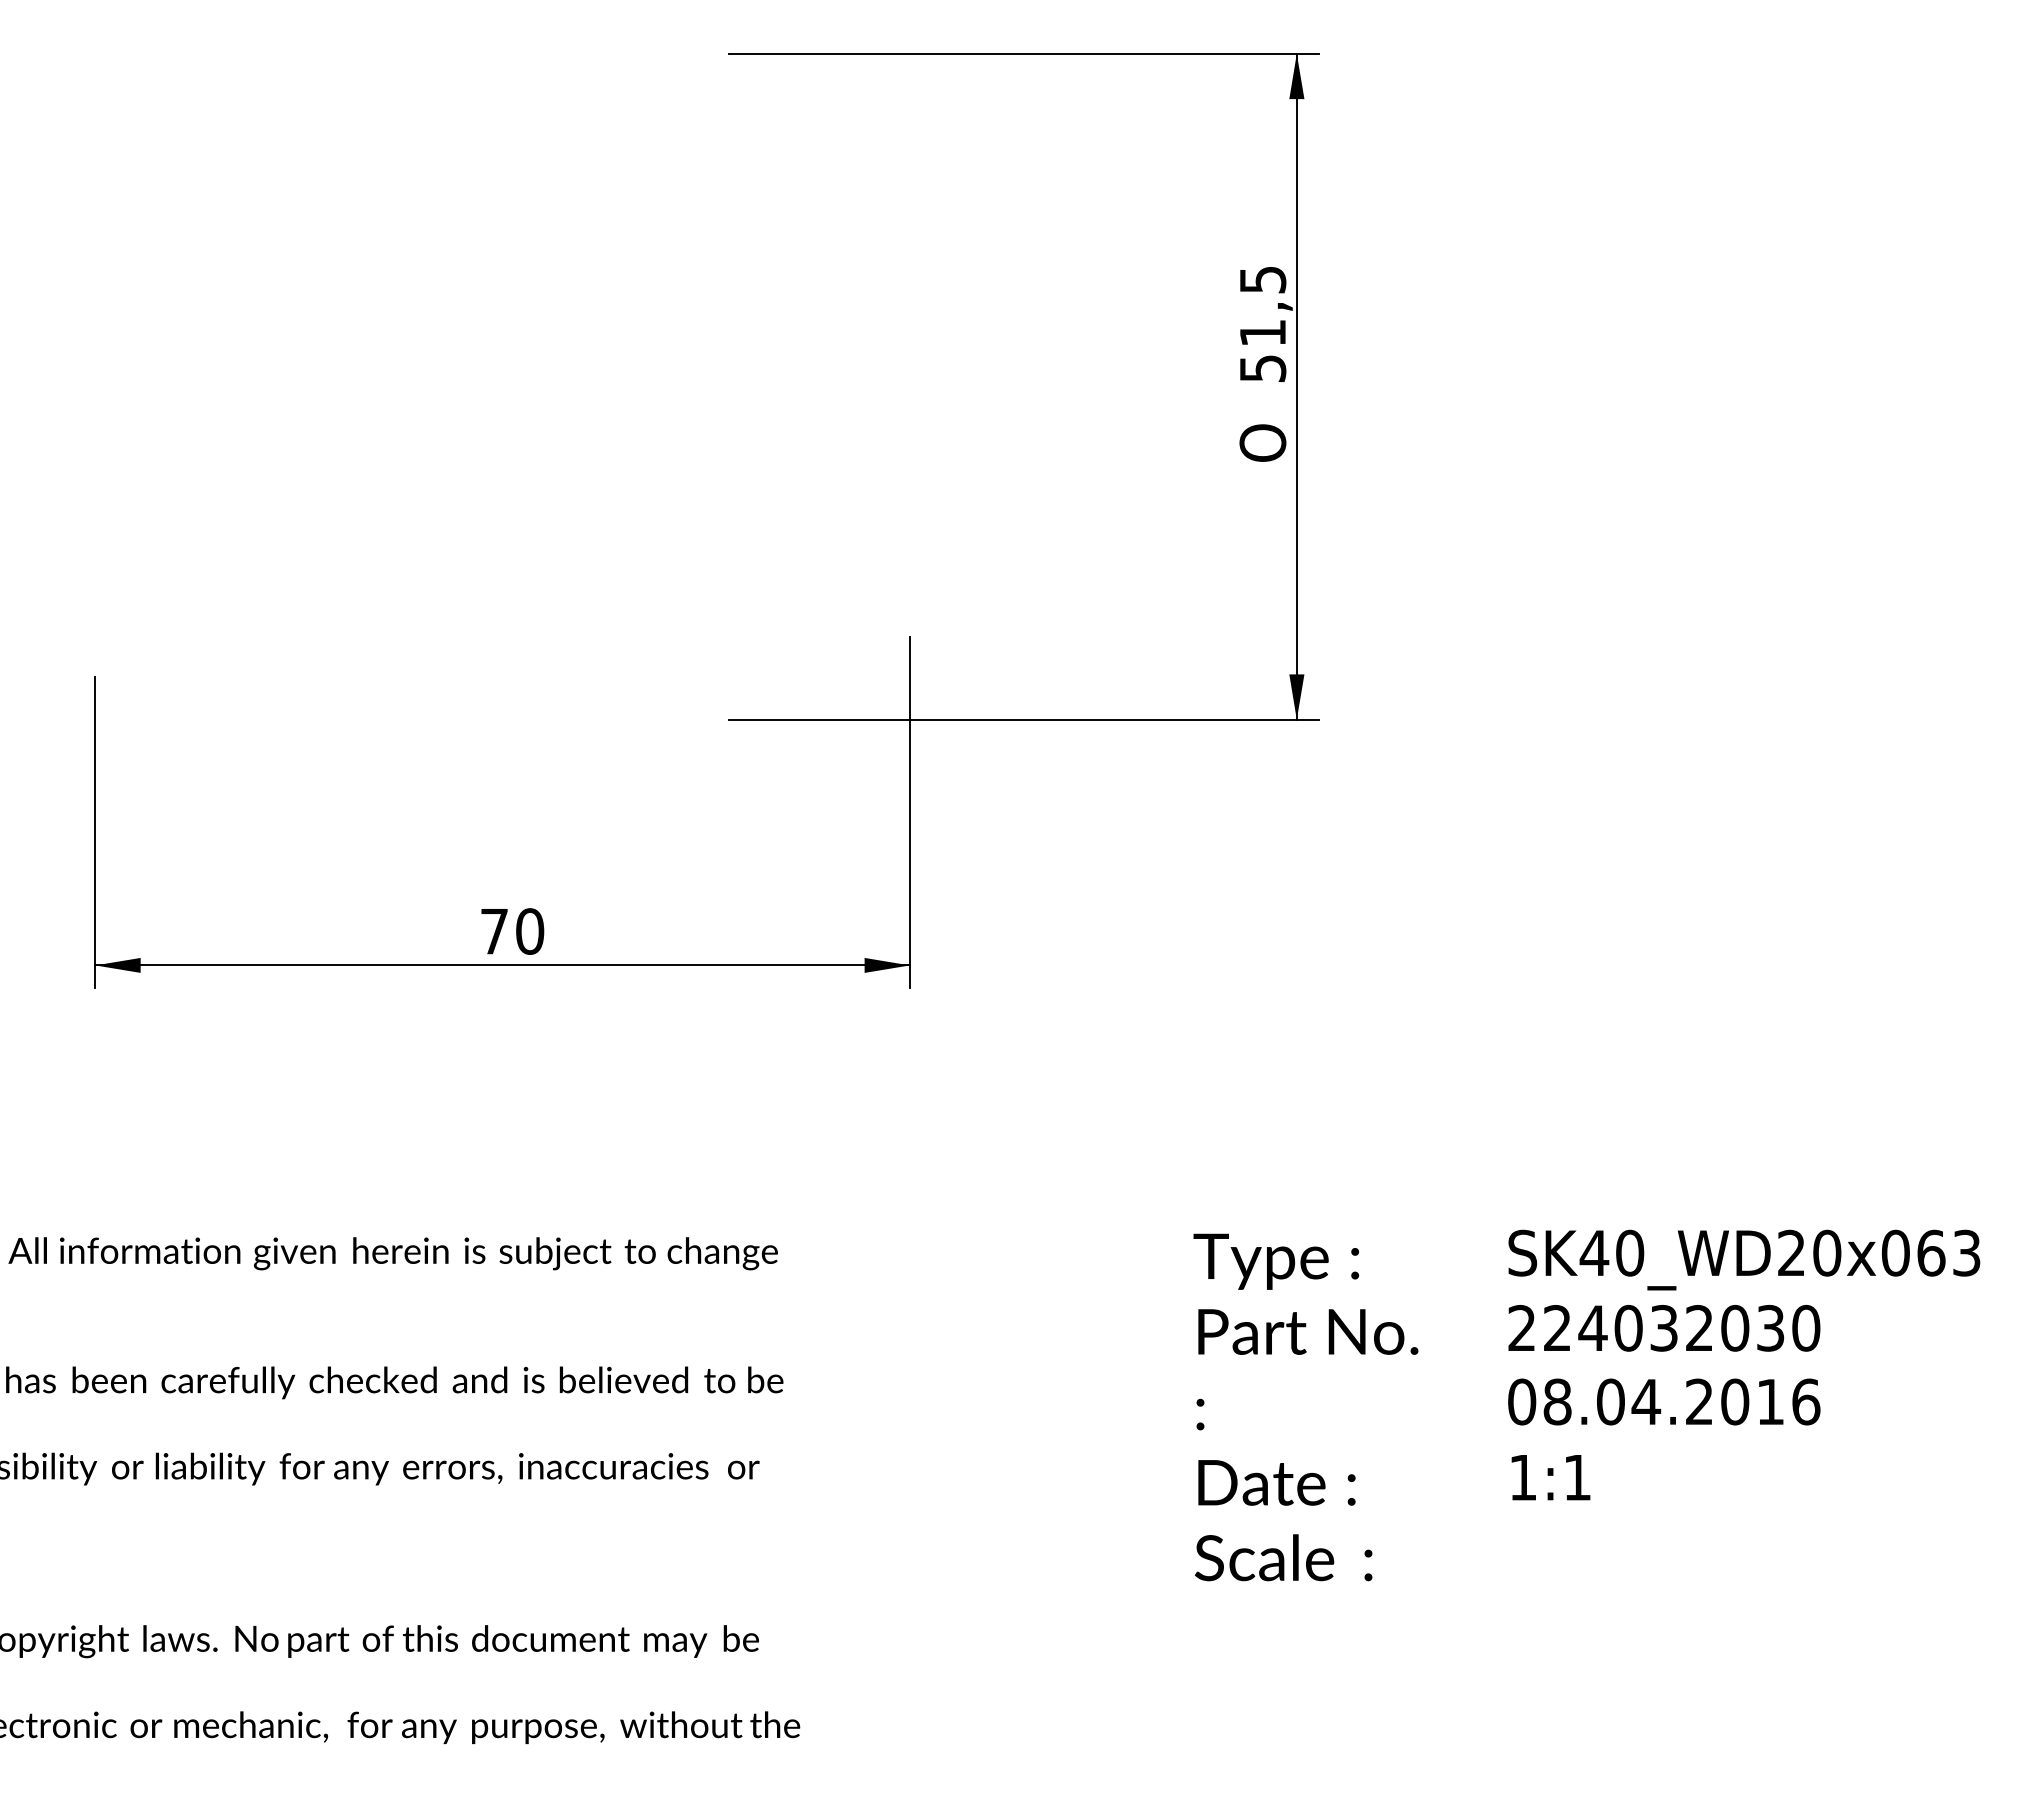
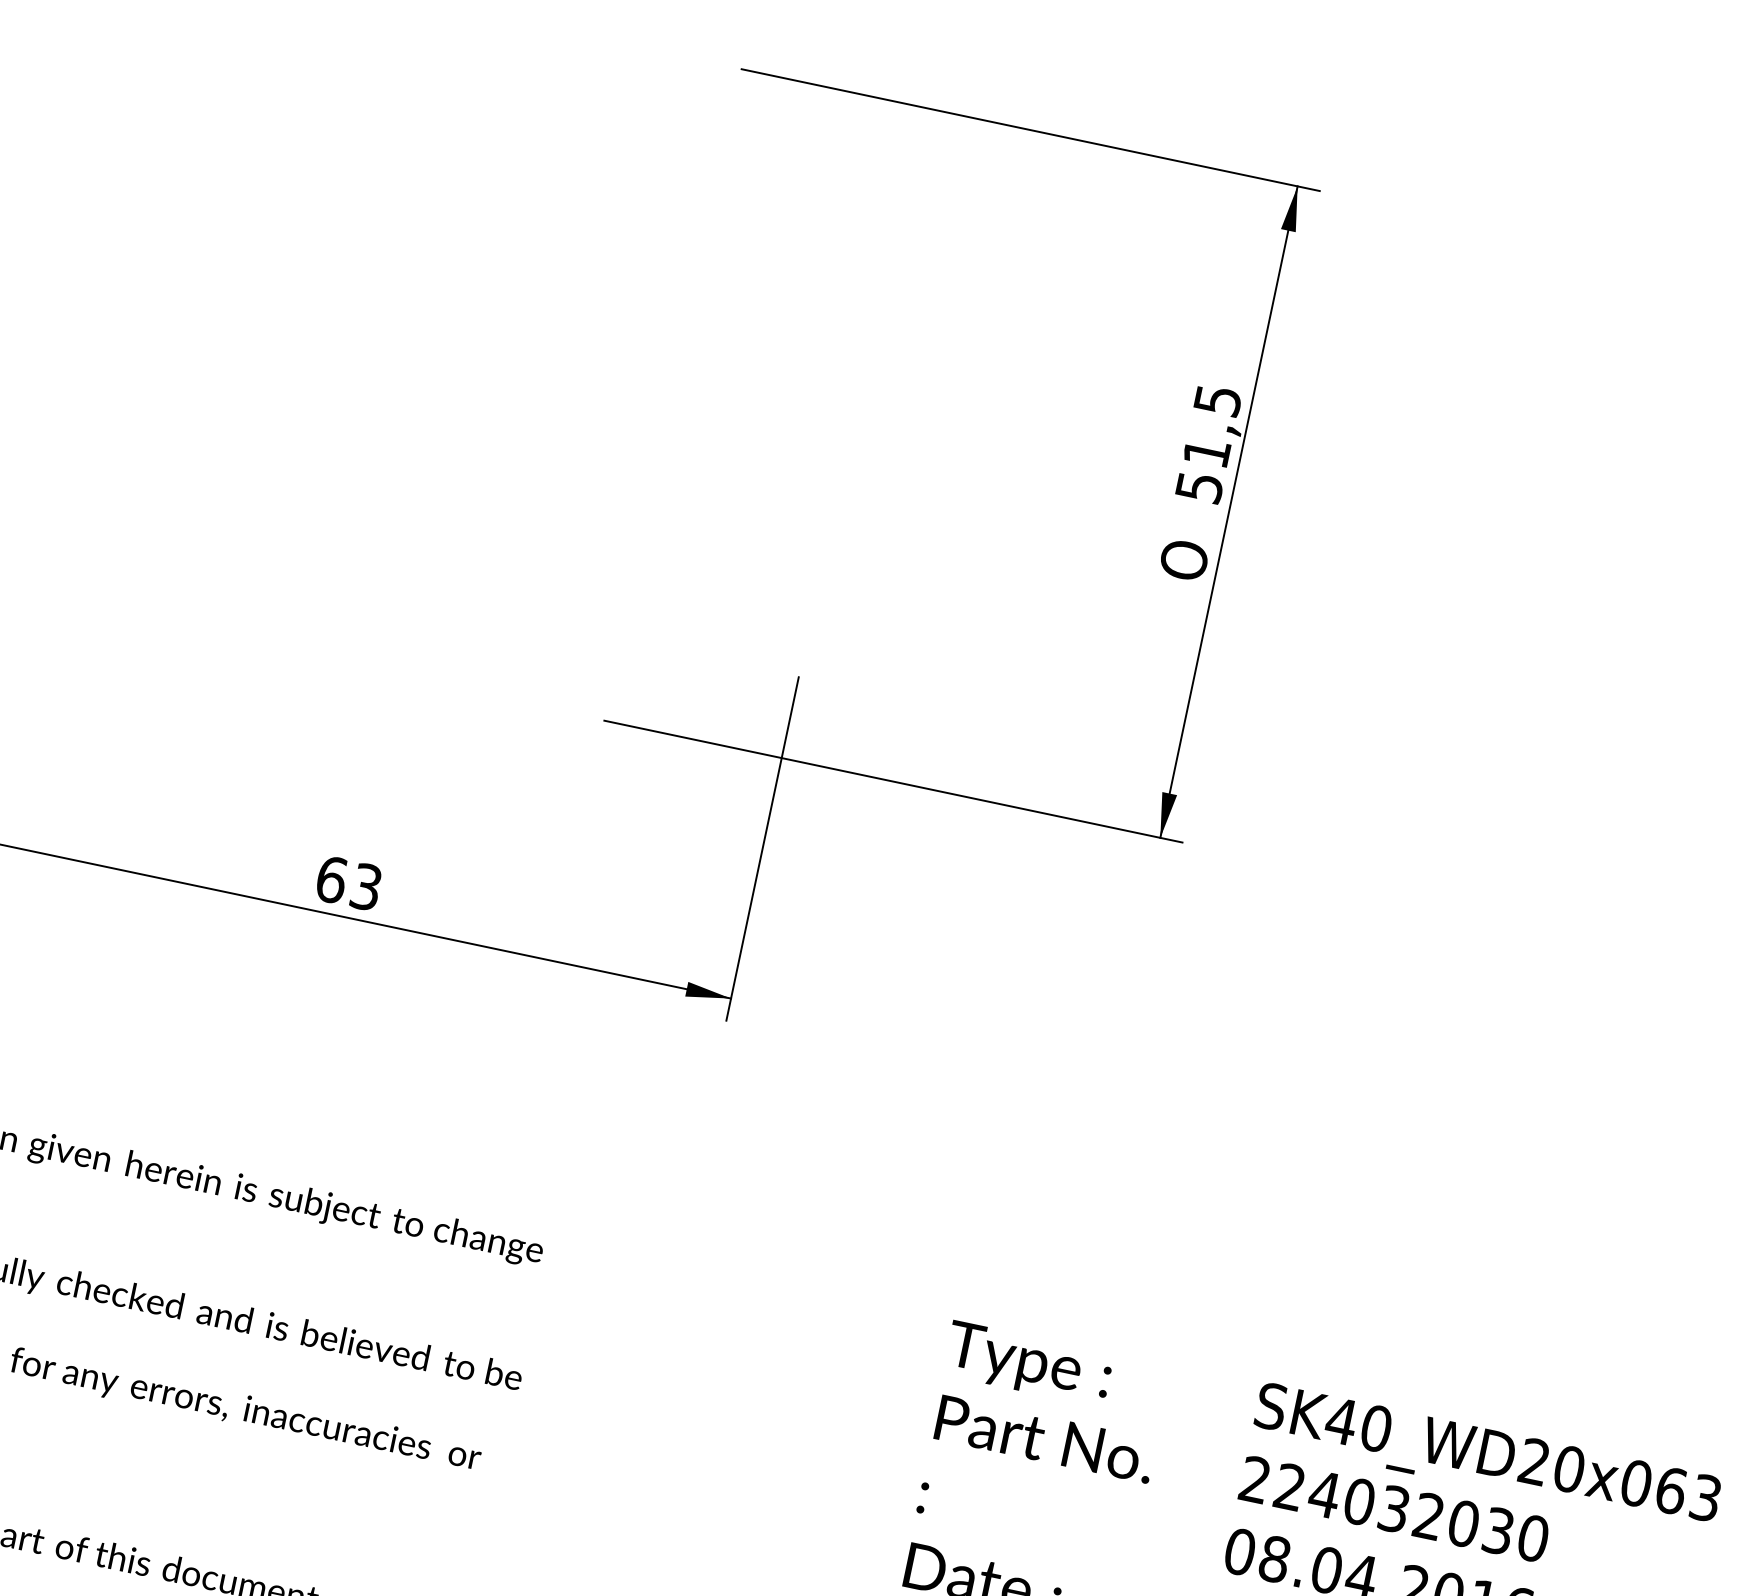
text: (512, 931) -> (349, 883), 70 -> 63

